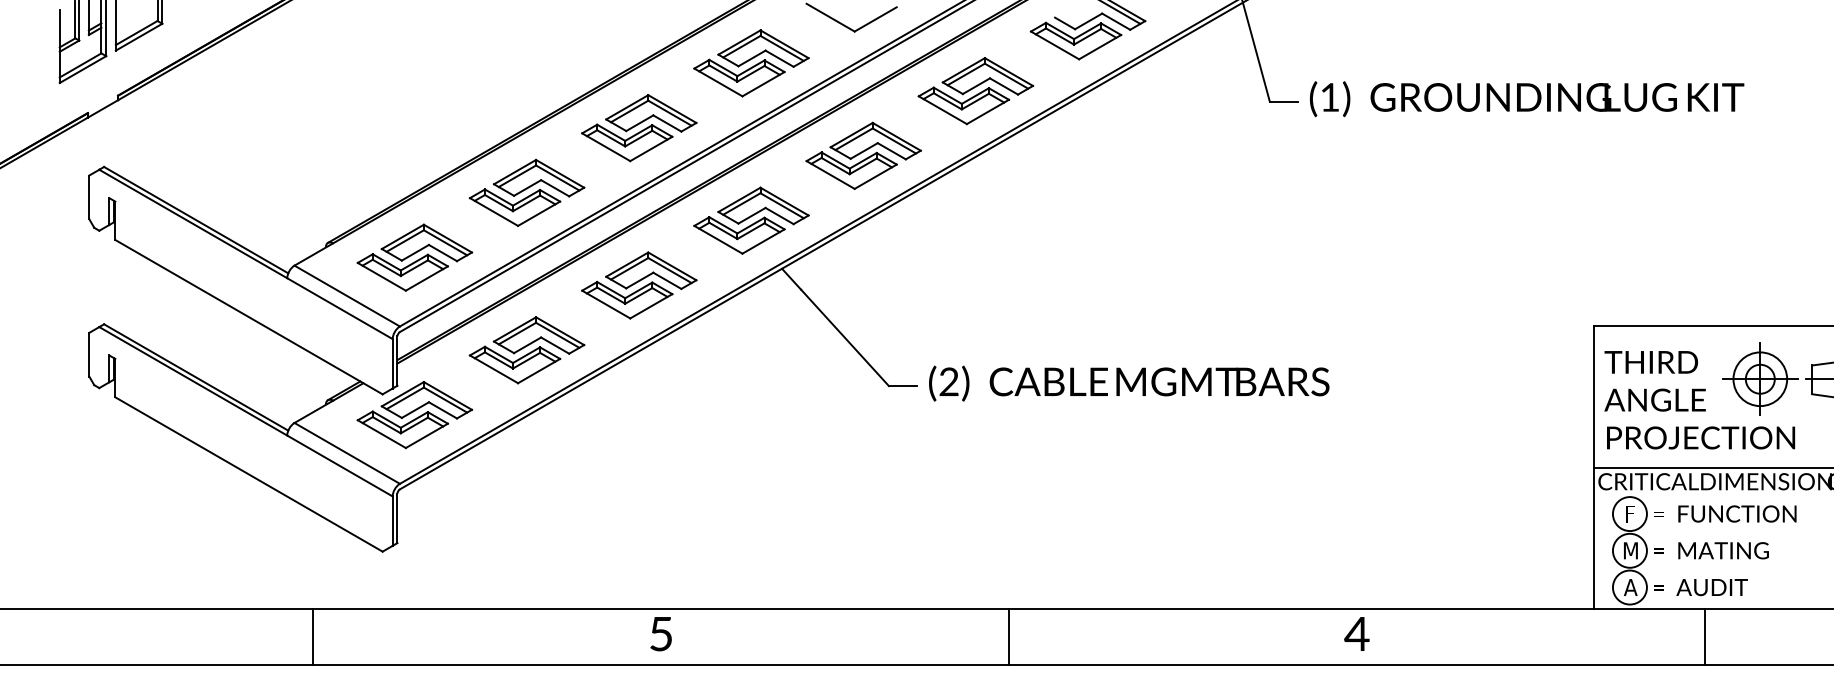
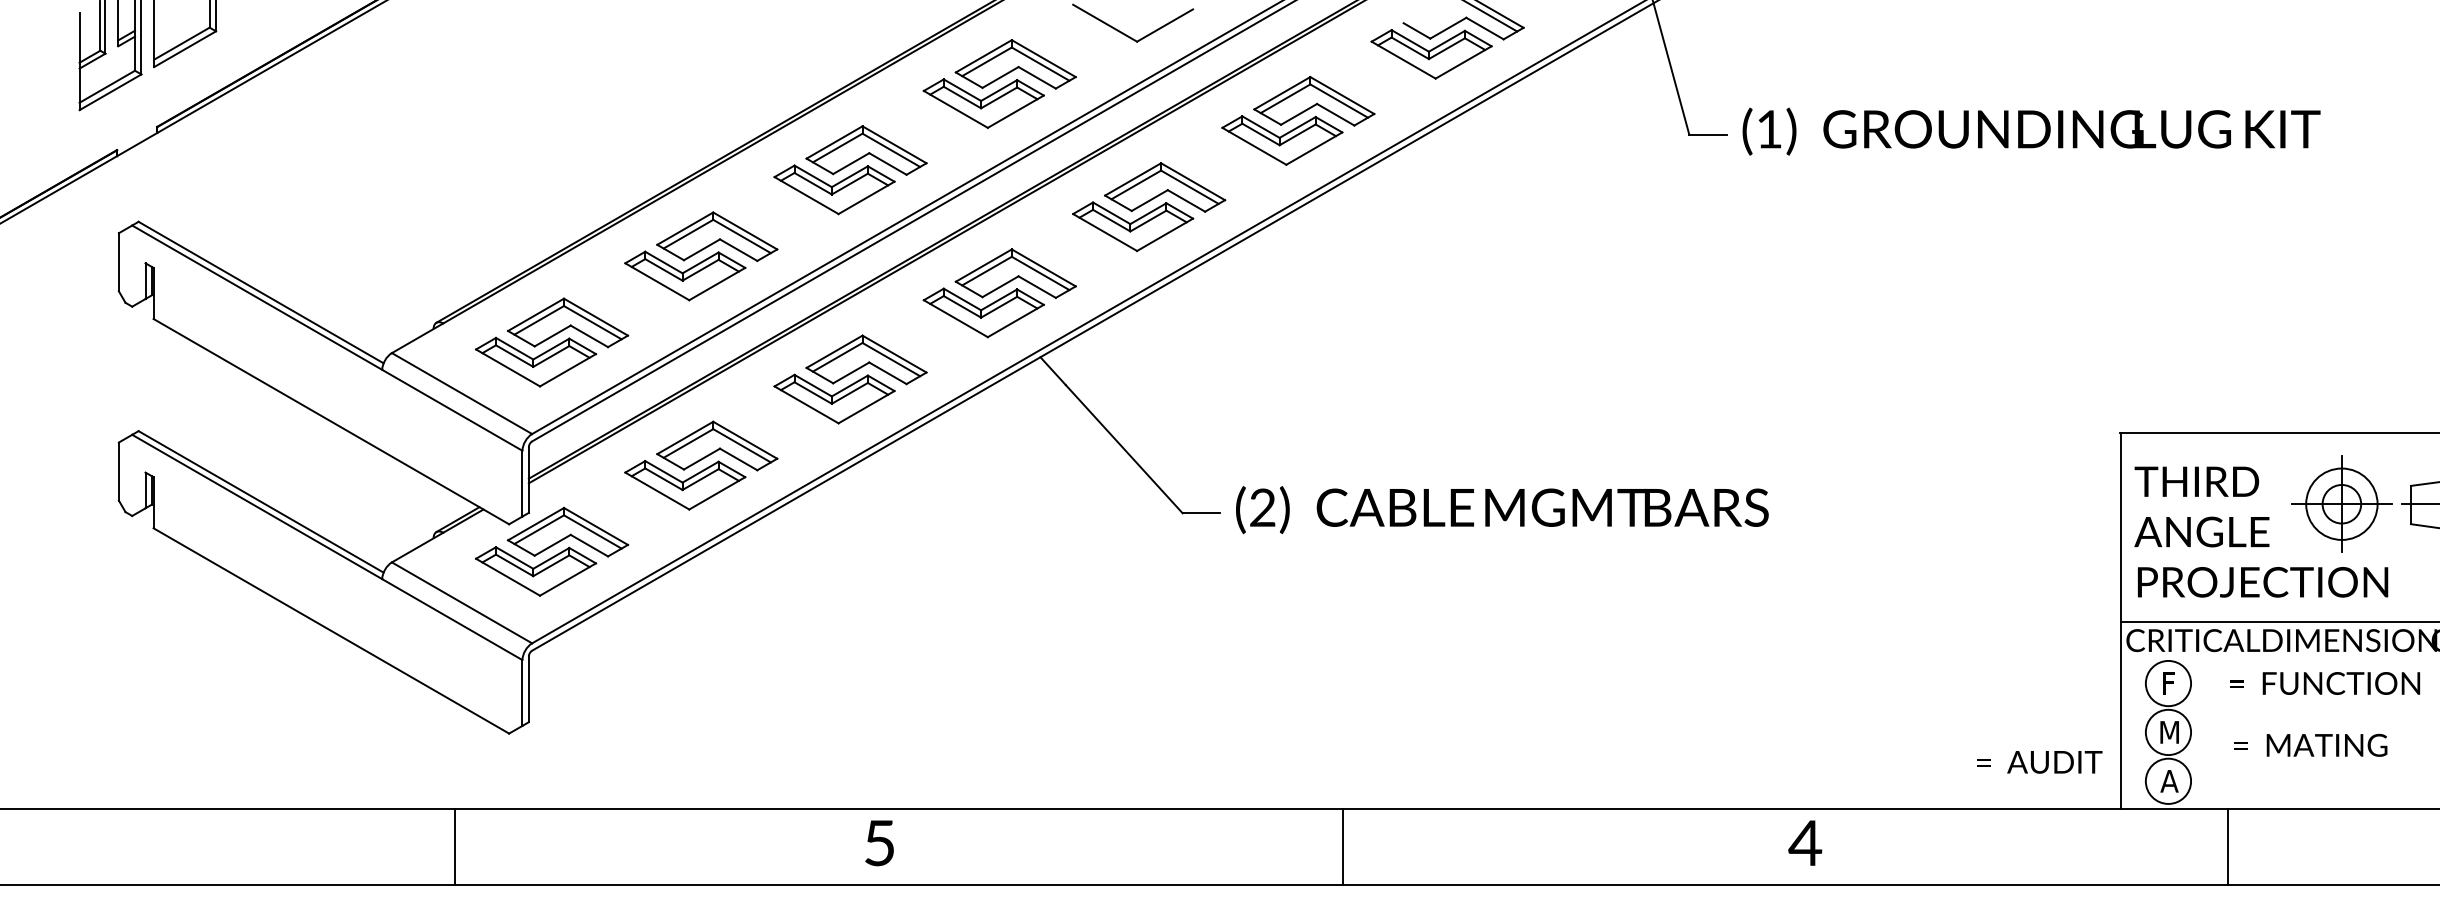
text: (1725, 514) -> (2325, 683), moved
text: (1711, 550) -> (2310, 744), moved
text: (1700, 587) -> (2039, 762), moved
line: (313, 636) -> (454, 846), moved
line: (1705, 636) -> (2228, 846), moved

